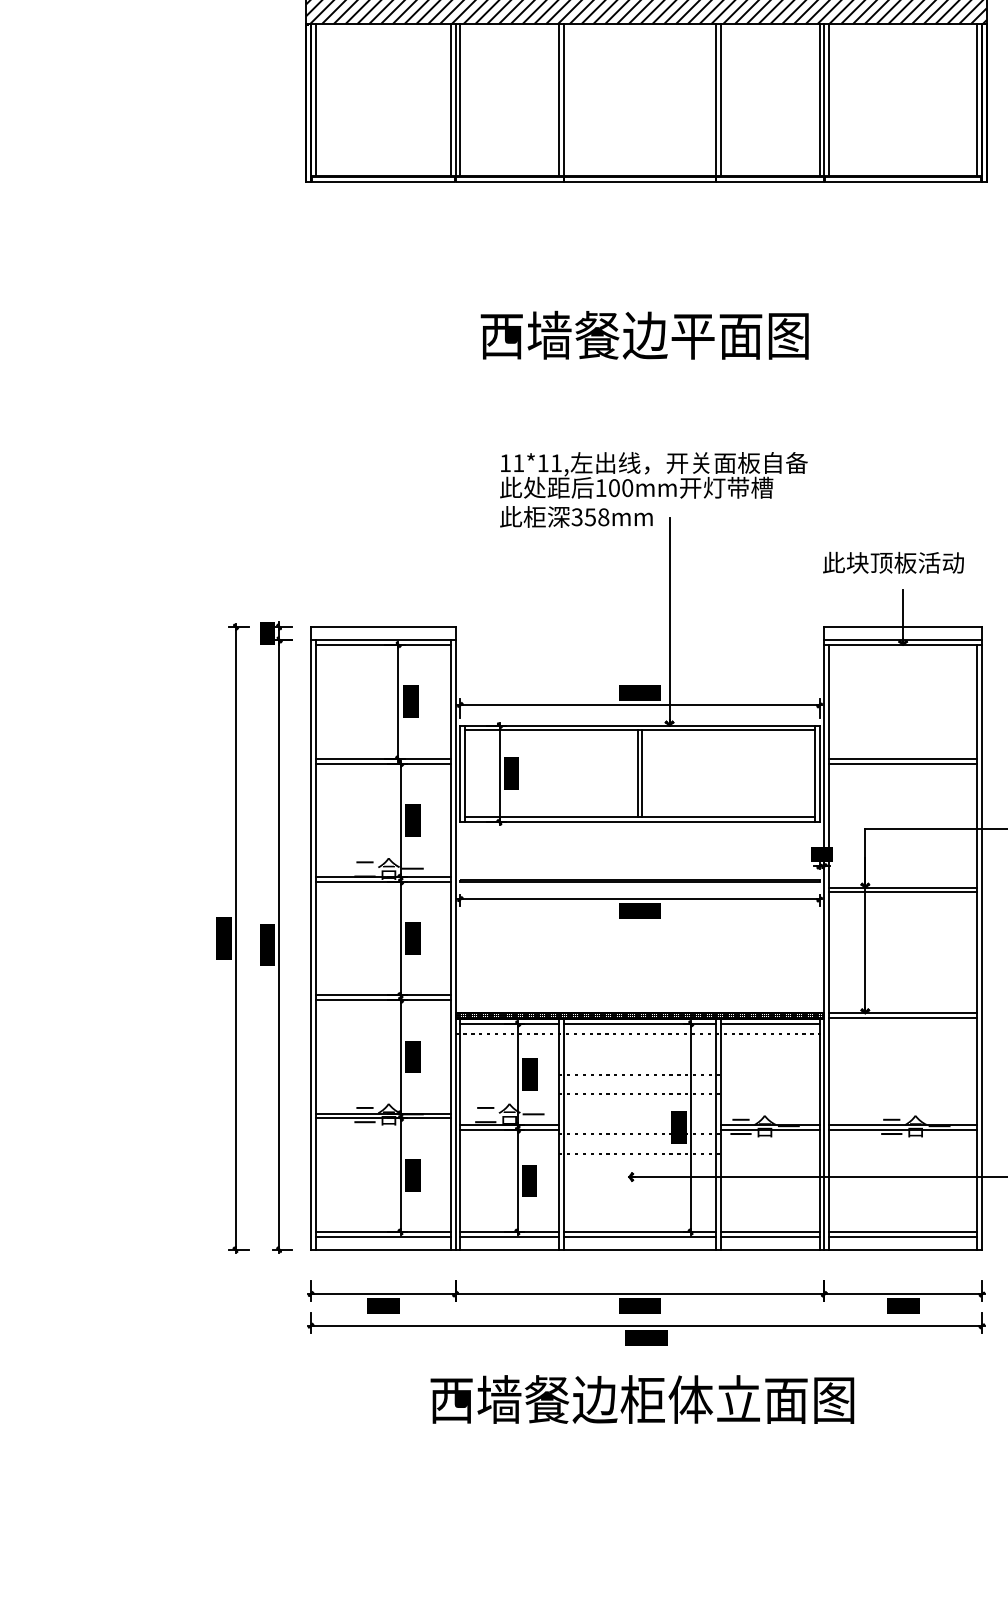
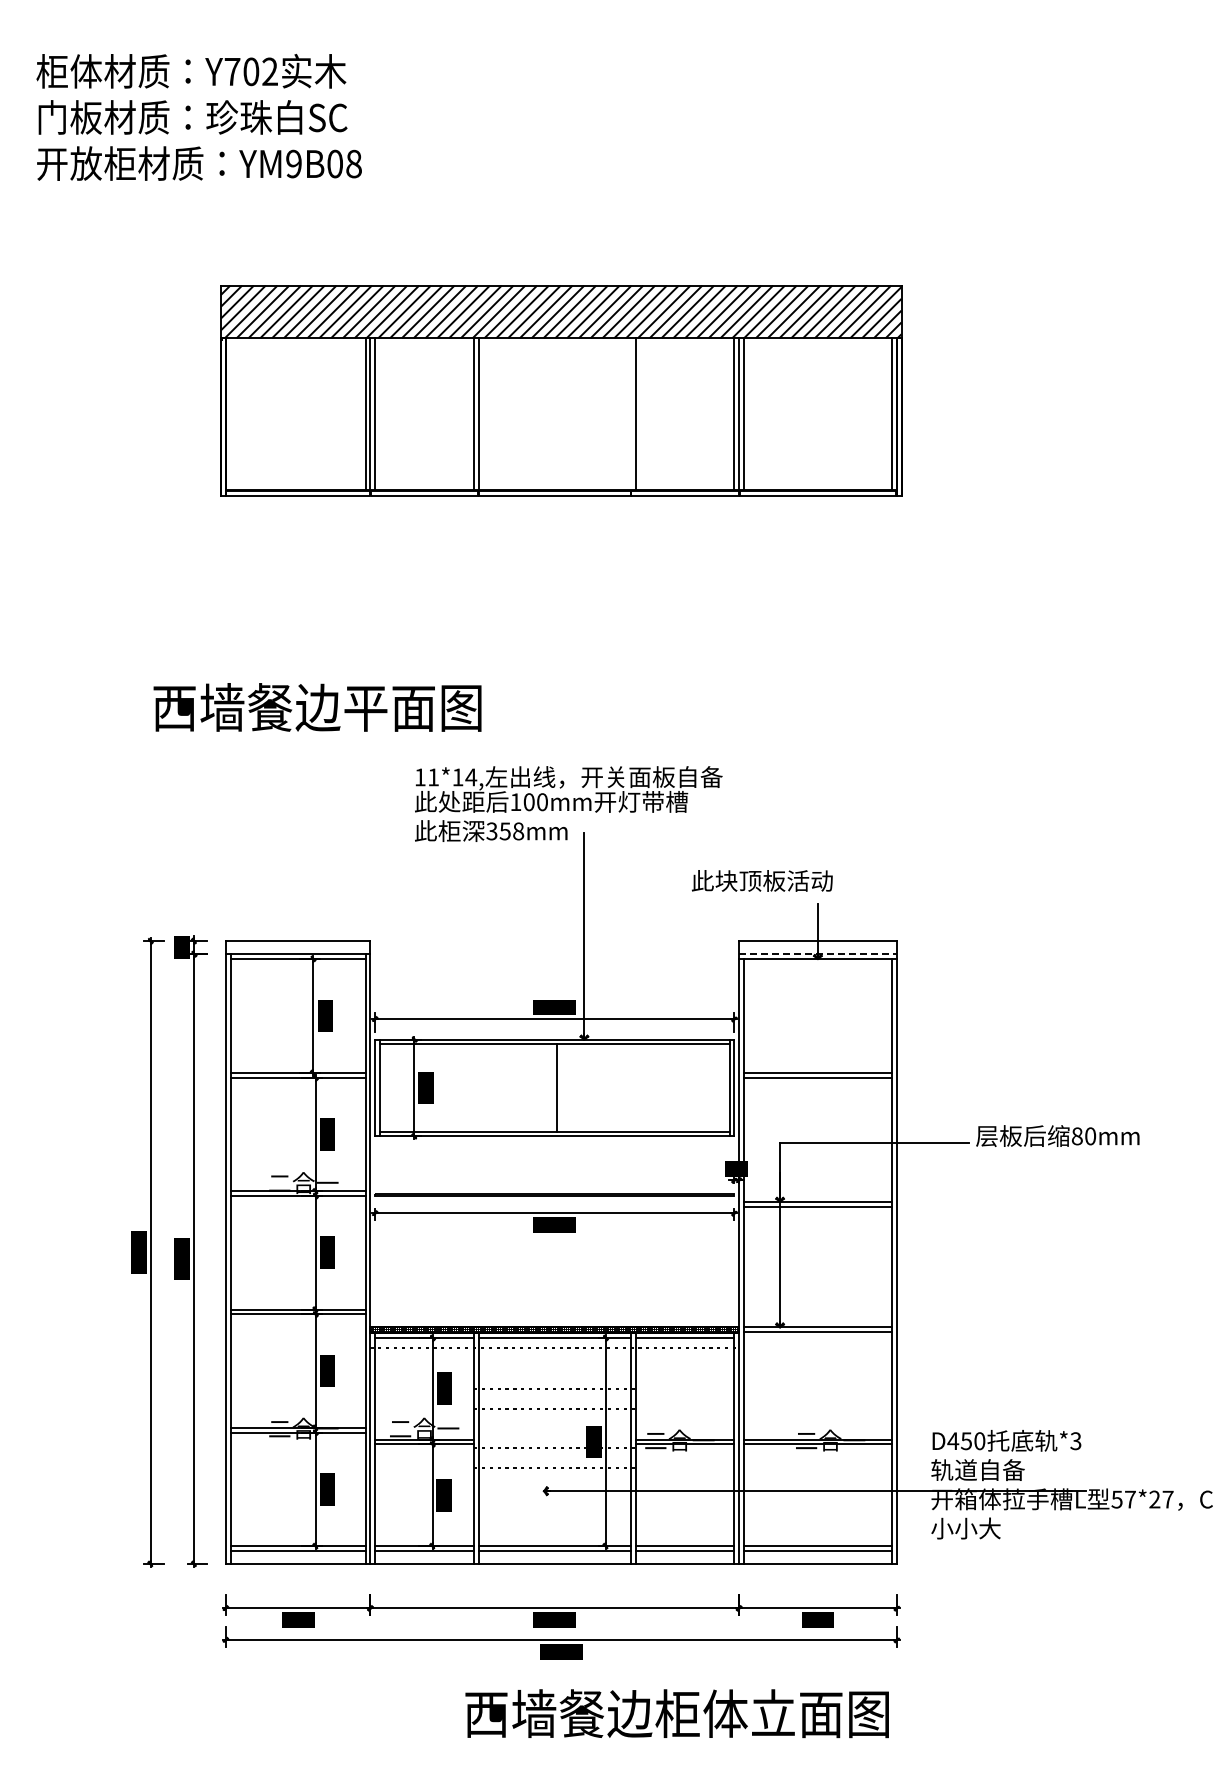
line: (315, 100) -> (230, 414), removed
line: (715, 100) -> (630, 414), removed
text: (644, 335) -> (317, 707), moved
text: (556, 463) -> (471, 777), 11*11, -> 11*14,
text: (893, 562) -> (762, 880), moved
line: (902, 640) -> (817, 954), solid -> dashed
line: (637, 773) -> (552, 1087), removed
text: (641, 1399) -> (676, 1713), moved

